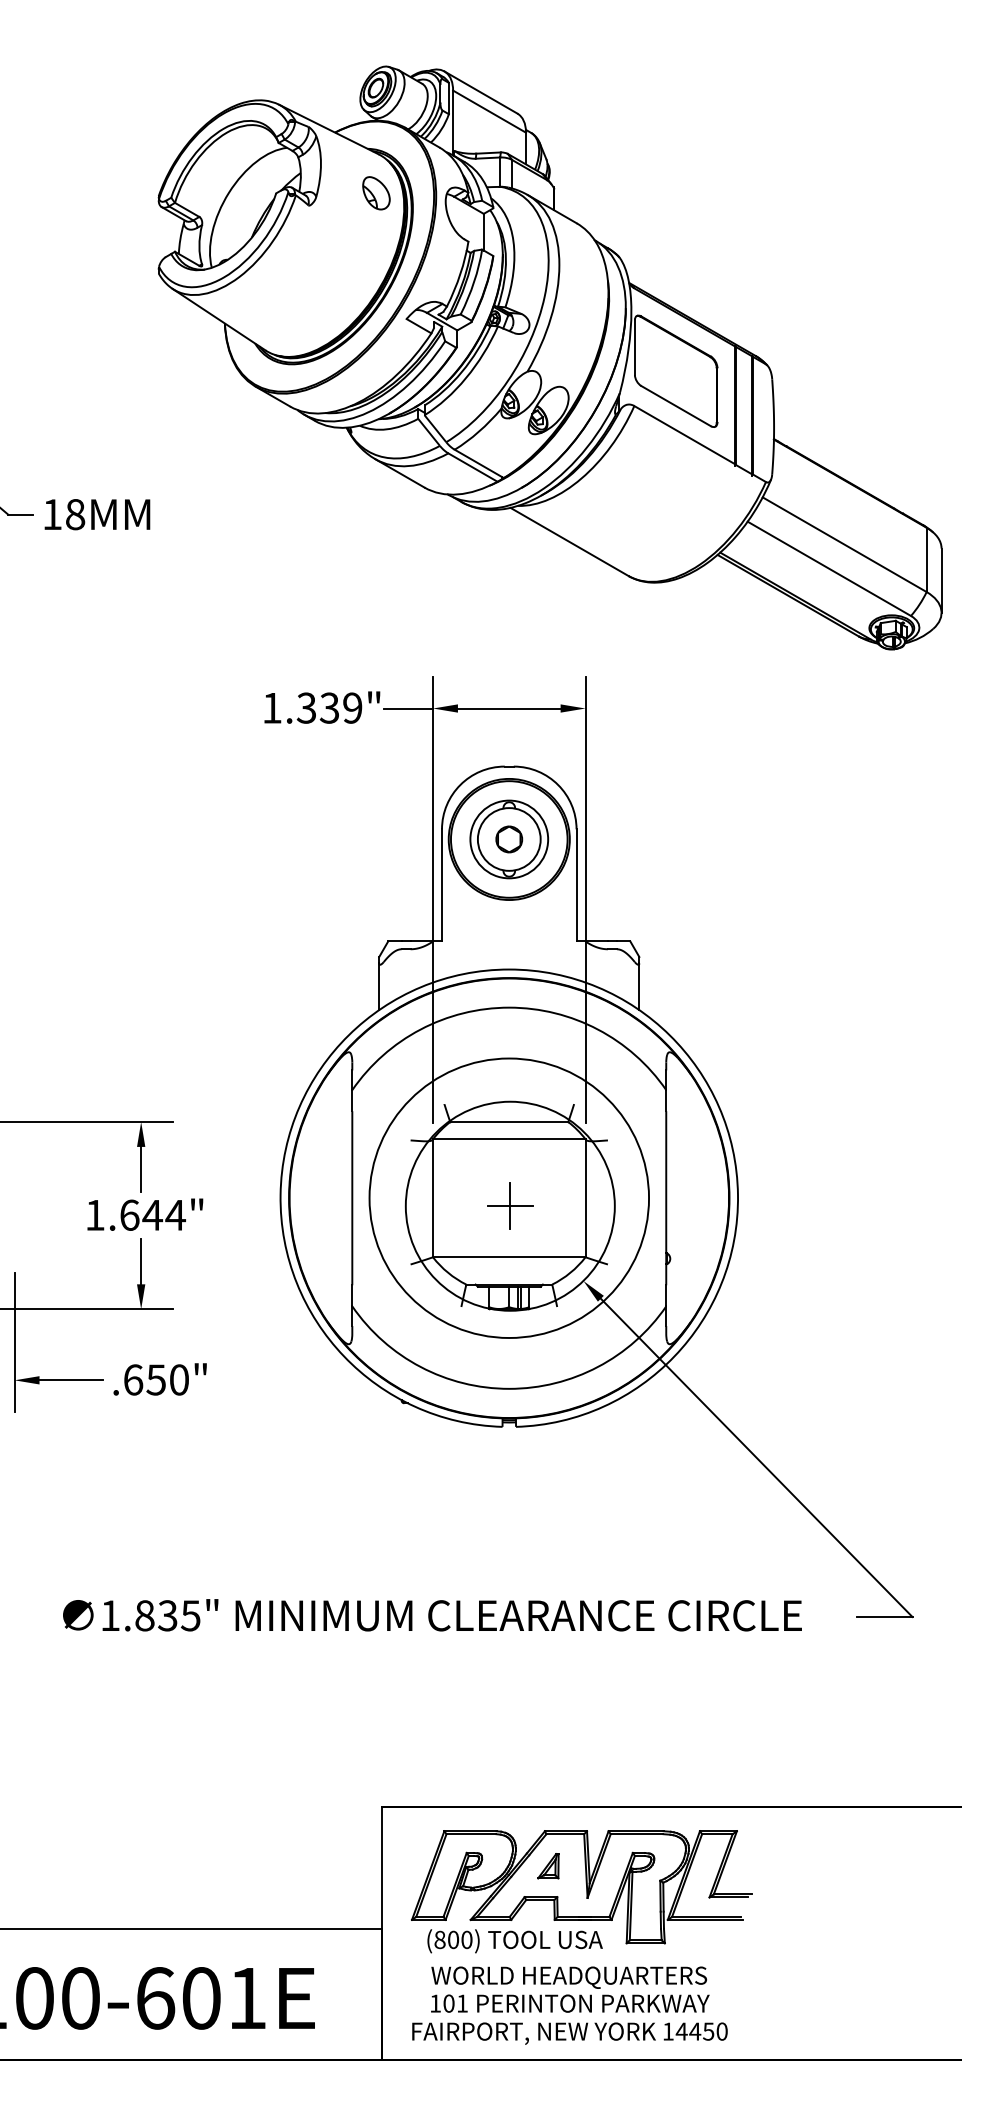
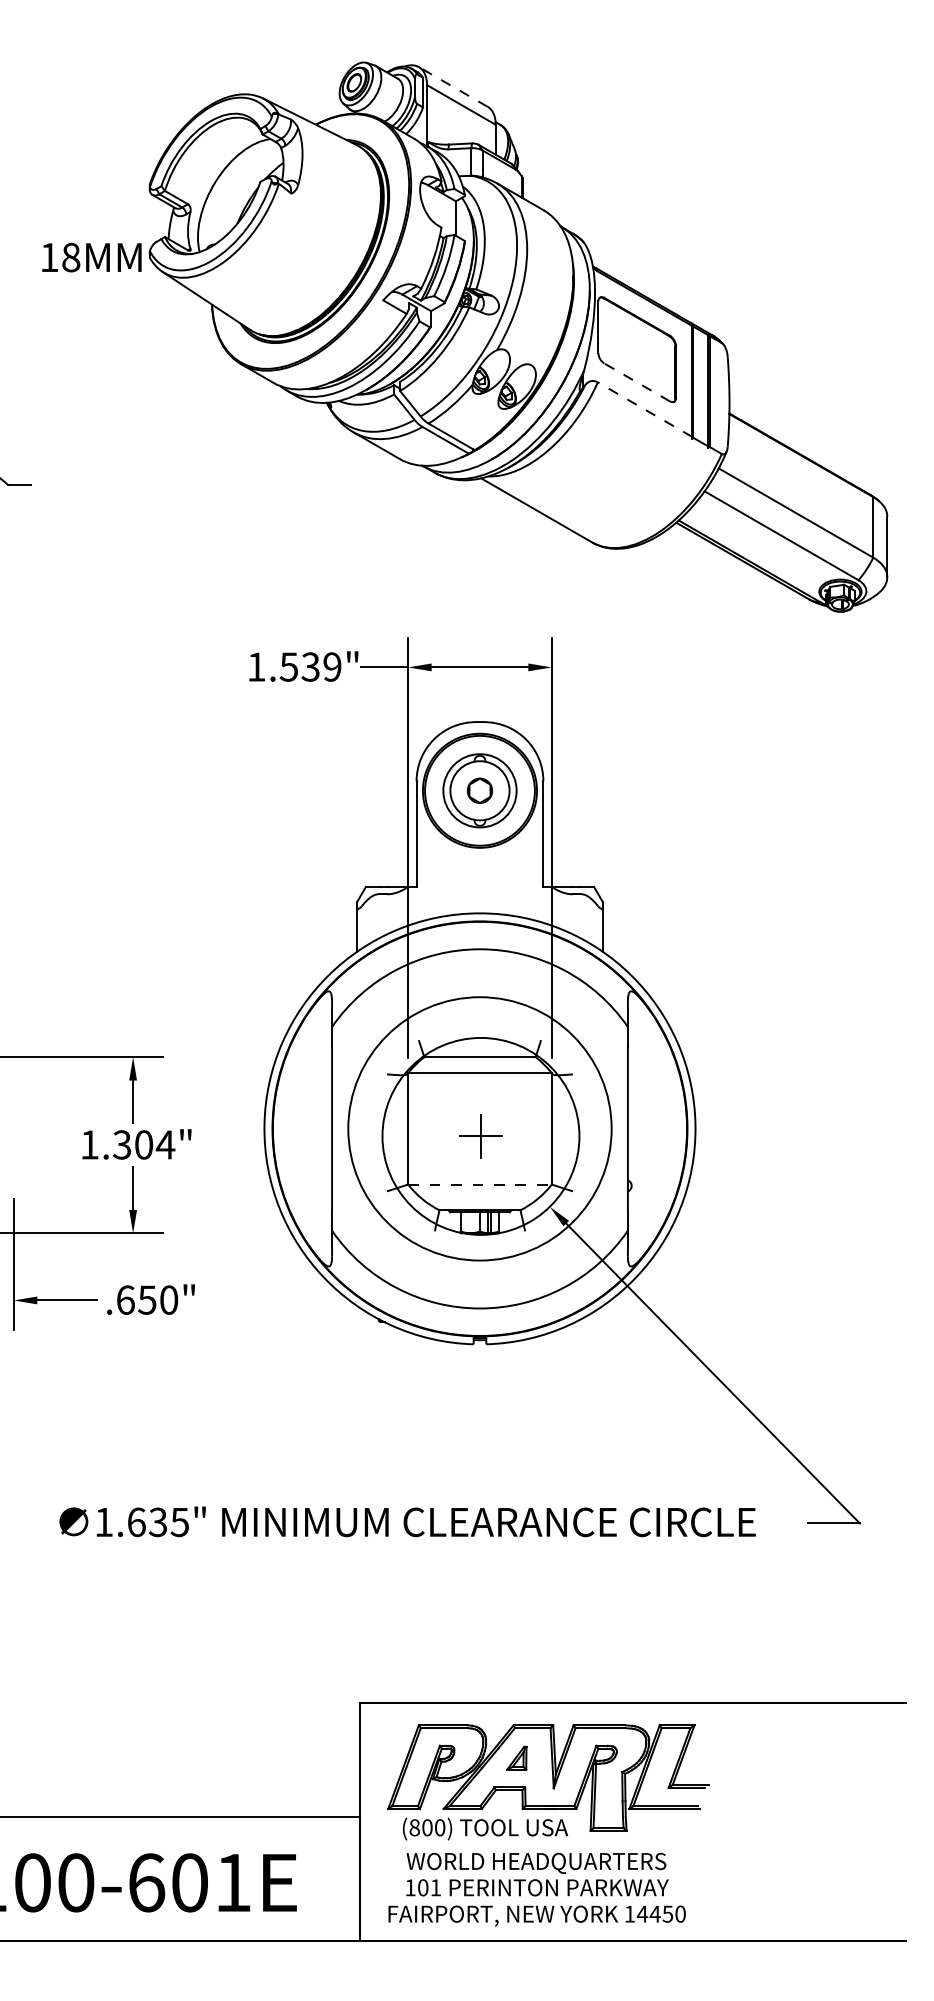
line: (480, 92) -> (452, 86), solid -> dashed
part: (376, 193) -> (354, 182), removed
line: (675, 405) -> (636, 381), solid -> dashed
line: (684, 435) -> (645, 410), solid -> dashed
text: (97, 514) -> (91, 257), moved
text: (306, 707) -> (288, 666), 1.339" -> 1.539"
text: (141, 1214) -> (133, 1144), 1.644" -> 1.304"
line: (509, 1257) -> (480, 1184), solid -> dashed
text: (144, 1615) -> (136, 1522), 1.835" -> 1.635"

